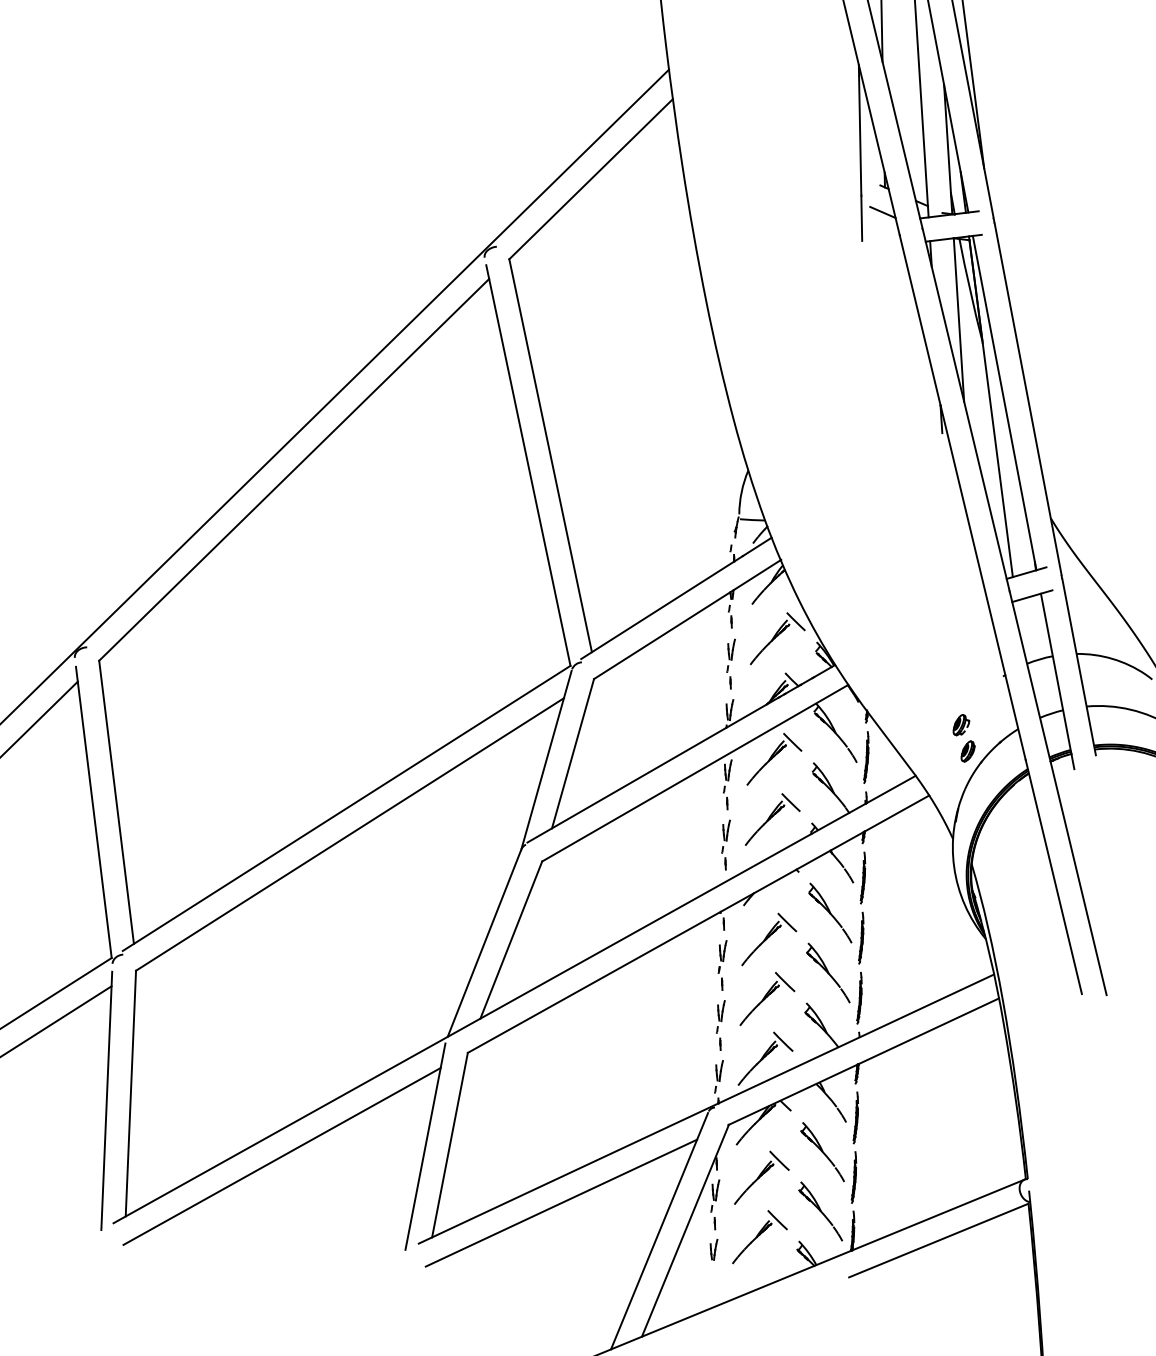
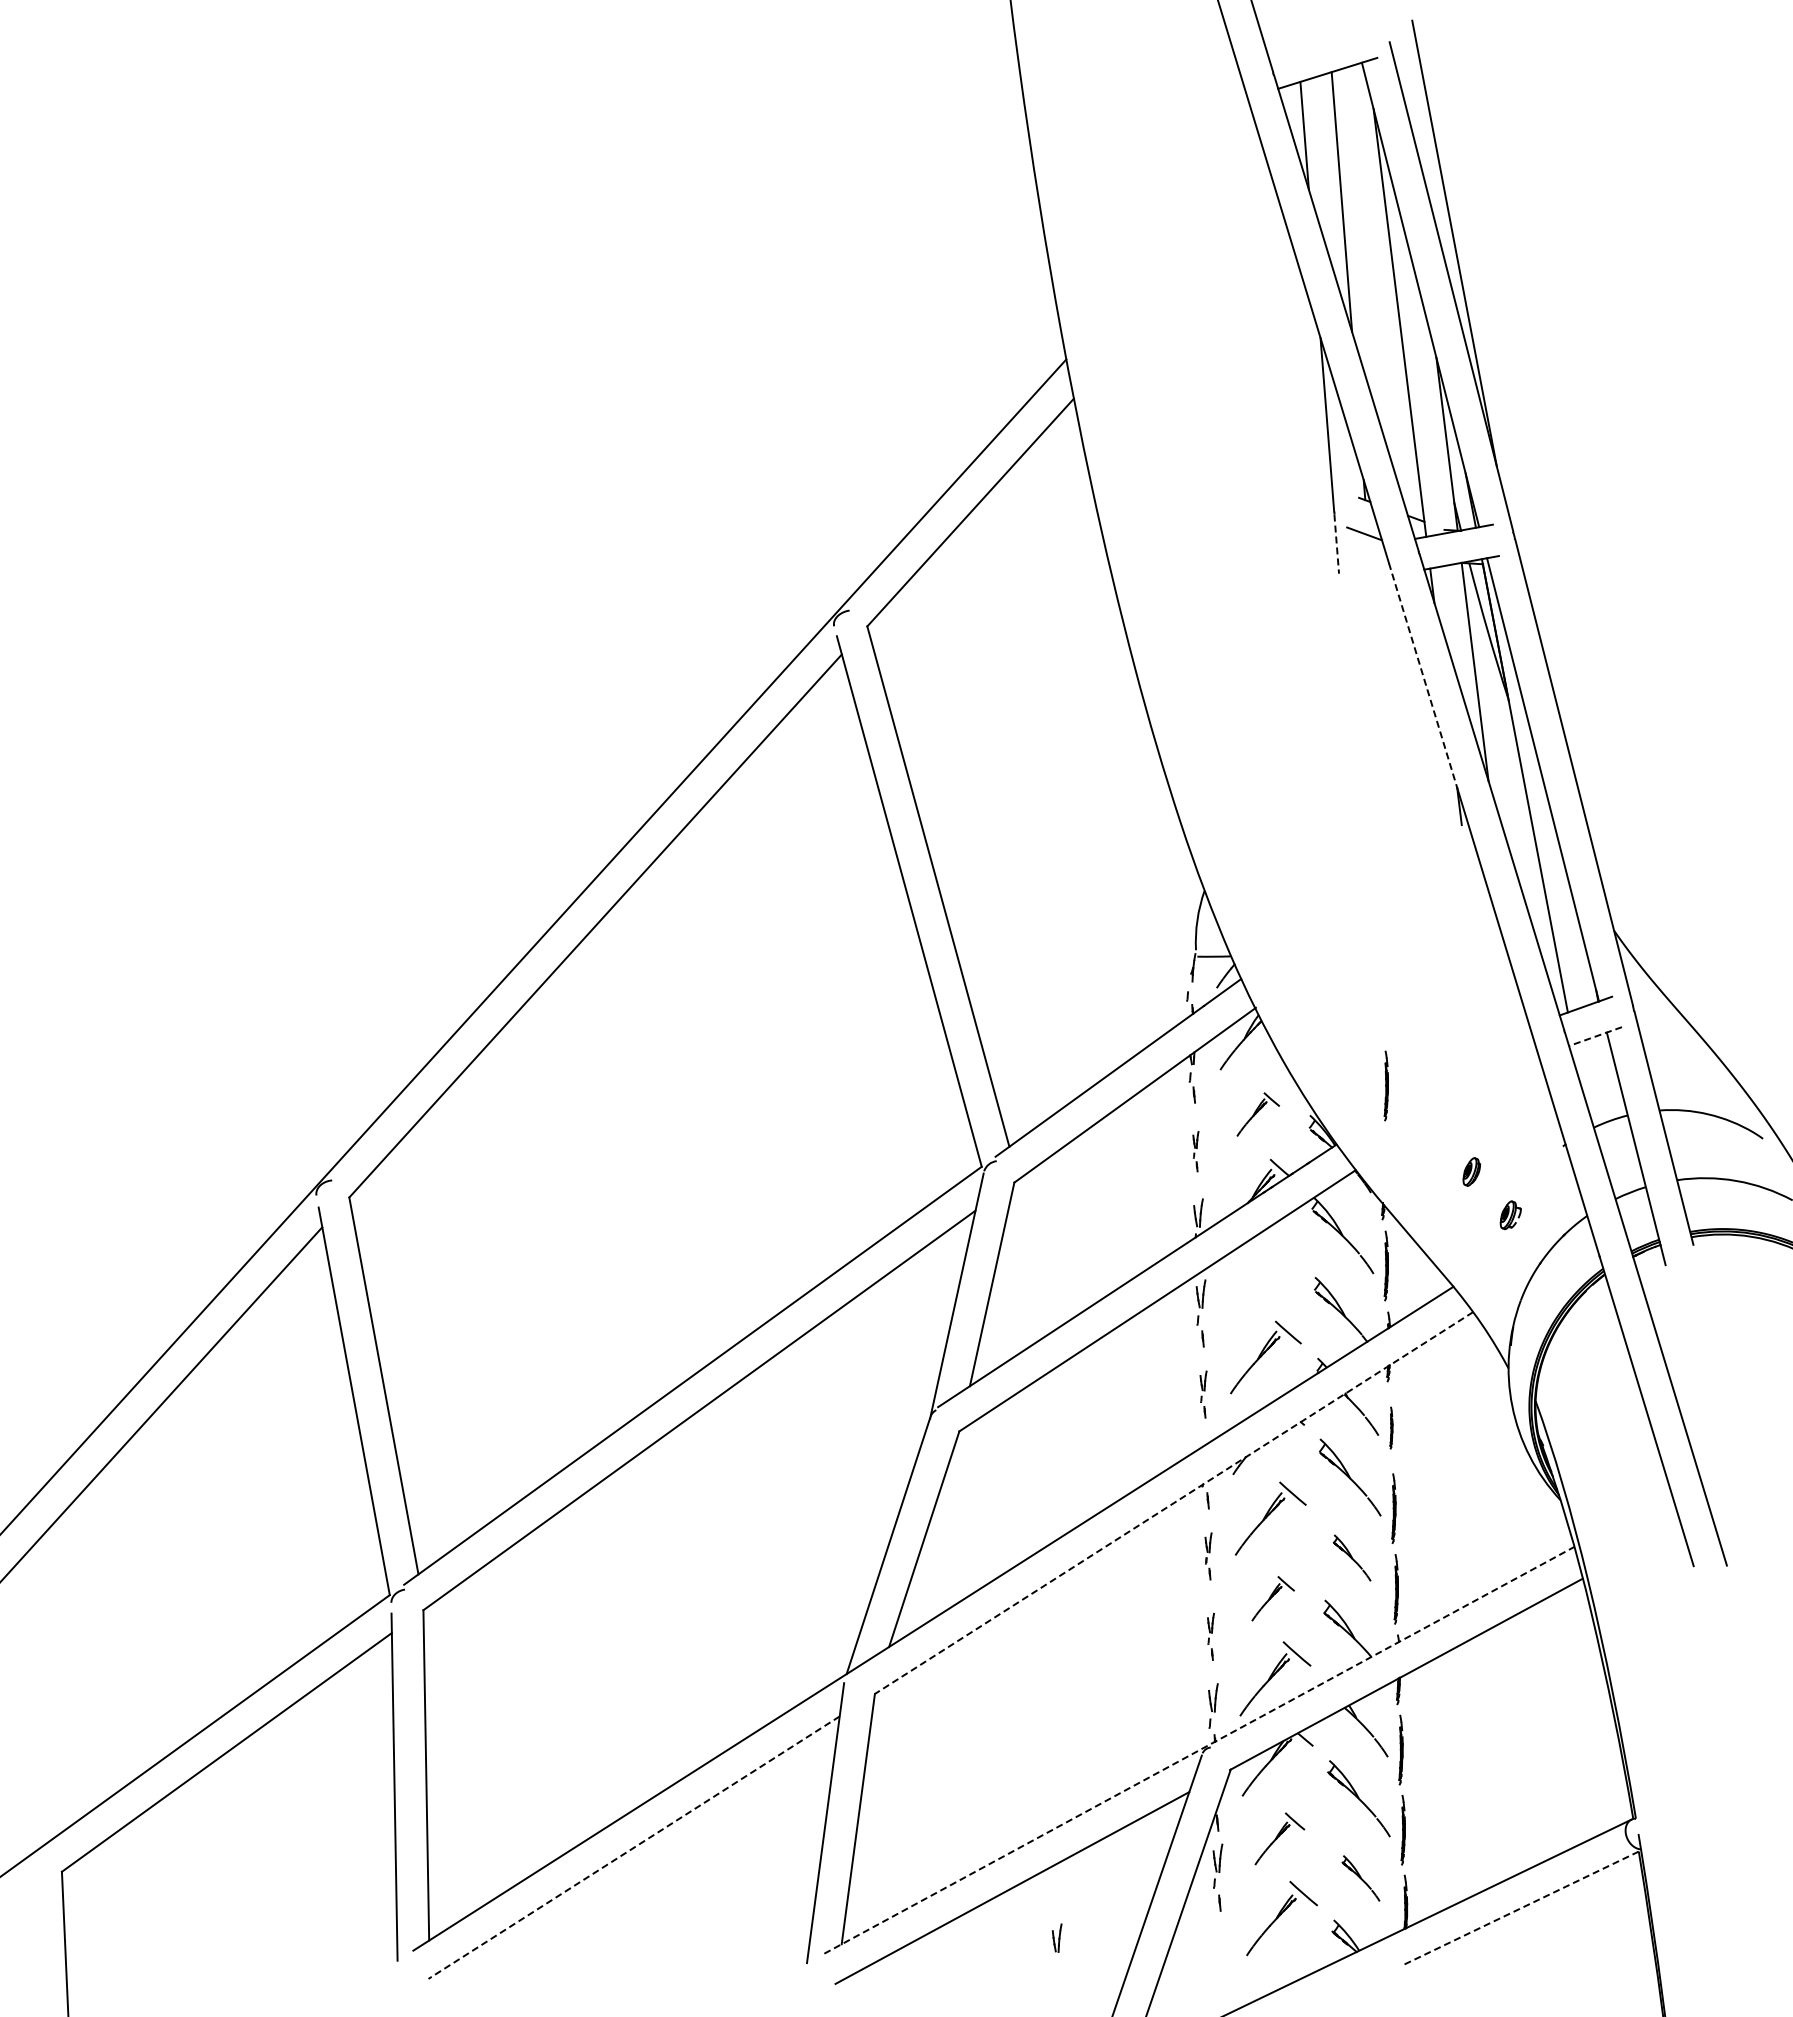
line: (861, 219) -> (1336, 544), solid -> dashed
line: (920, 320) -> (1423, 675), solid -> dashed
line: (1032, 596) -> (1595, 1036), solid -> dashed
part: (874, 623) -> (1385, 1085), added
part: (778, 639) -> (1258, 1114), size x0.6
part: (730, 663) -> (1195, 1151), size x0.6
part: (967, 751) -> (1471, 1171), moved
part: (775, 759) -> (1263, 1276), removed
part: (725, 844) -> (1203, 1394), size x0.7
part: (863, 877) -> (1391, 1427), size x0.6
line: (698, 924) -> (1174, 1503), solid -> dashed
part: (721, 965) -> (1208, 1556), size x0.7
part: (828, 972) -> (1351, 1557), size x0.6
part: (768, 999) -> (1273, 1598), size x0.6
part: (719, 1024) -> (1210, 1636), size x0.7
line: (706, 1109) -> (1199, 1750), solid -> dashed
line: (282, 1156) -> (634, 1847), solid -> dashed
part: (762, 1178) -> (1279, 1838), size x0.7
part: (820, 1211) -> (1360, 1878), size x0.6
line: (938, 1240) -> (1521, 1908), solid -> dashed
part: (713, 1249) -> (1056, 1937), moved

